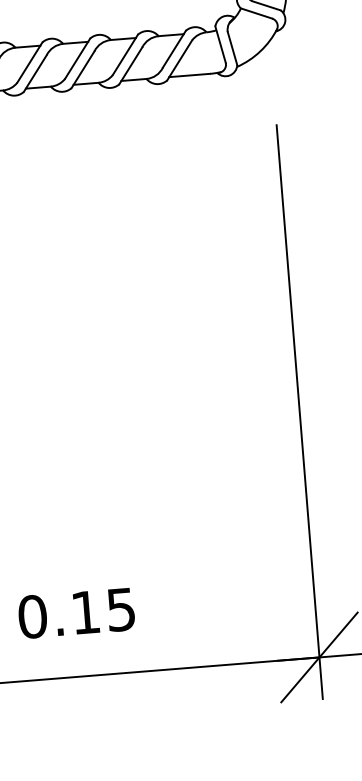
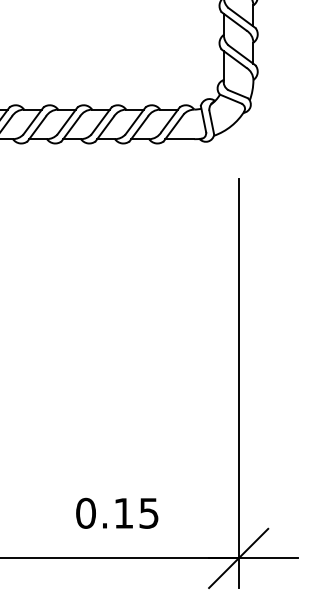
text: (76, 612) -> (117, 512), moved

